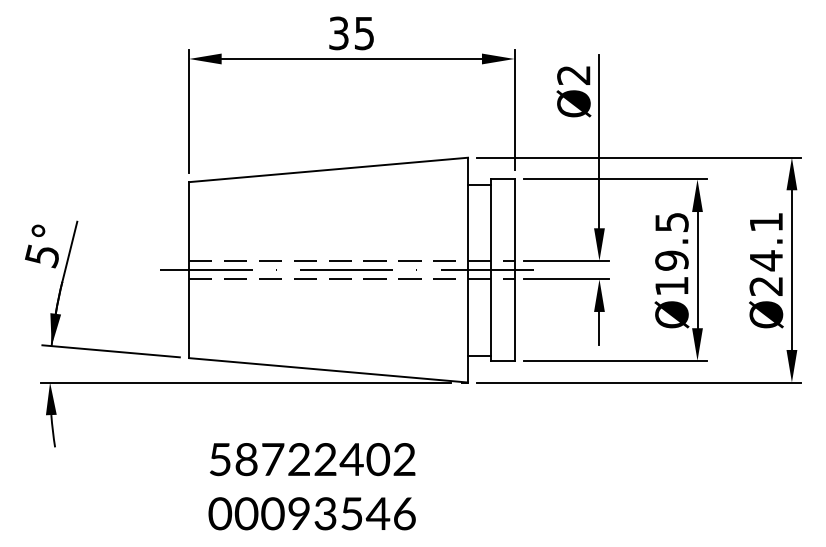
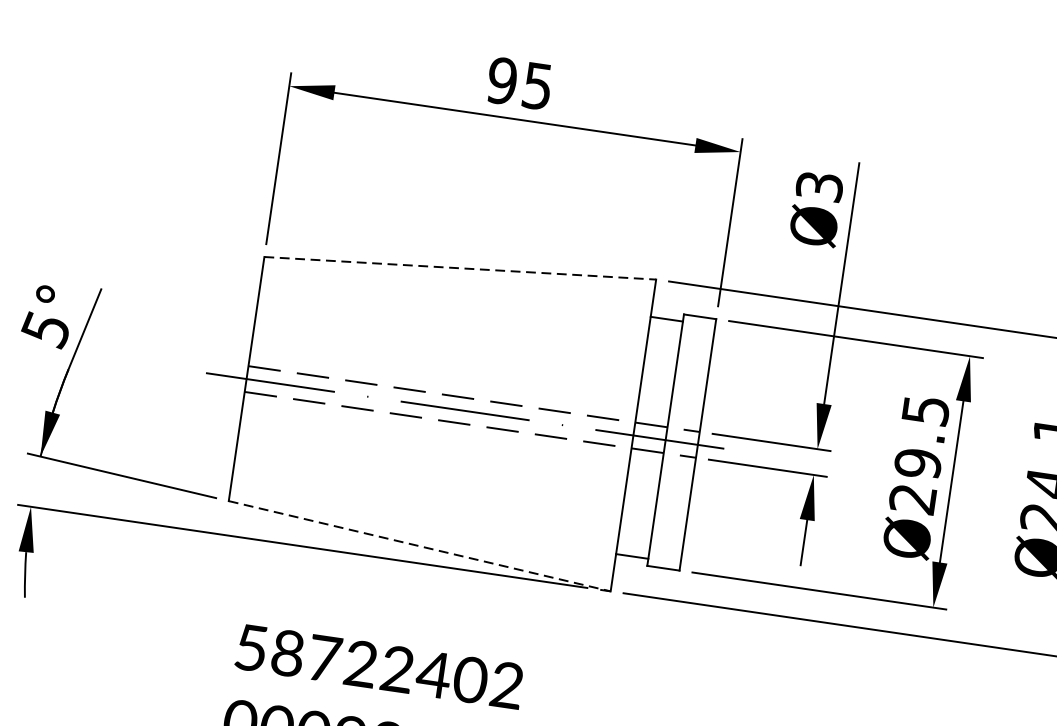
text: (338, 33) -> (501, 81), 35 -> 95
text: (573, 74) -> (819, 185), Ø2 -> Ø3
line: (328, 169) -> (460, 267), solid -> dashed
text: (671, 286) -> (912, 499), Ø19.5 -> Ø29.5
line: (328, 370) -> (419, 546), solid -> dashed

